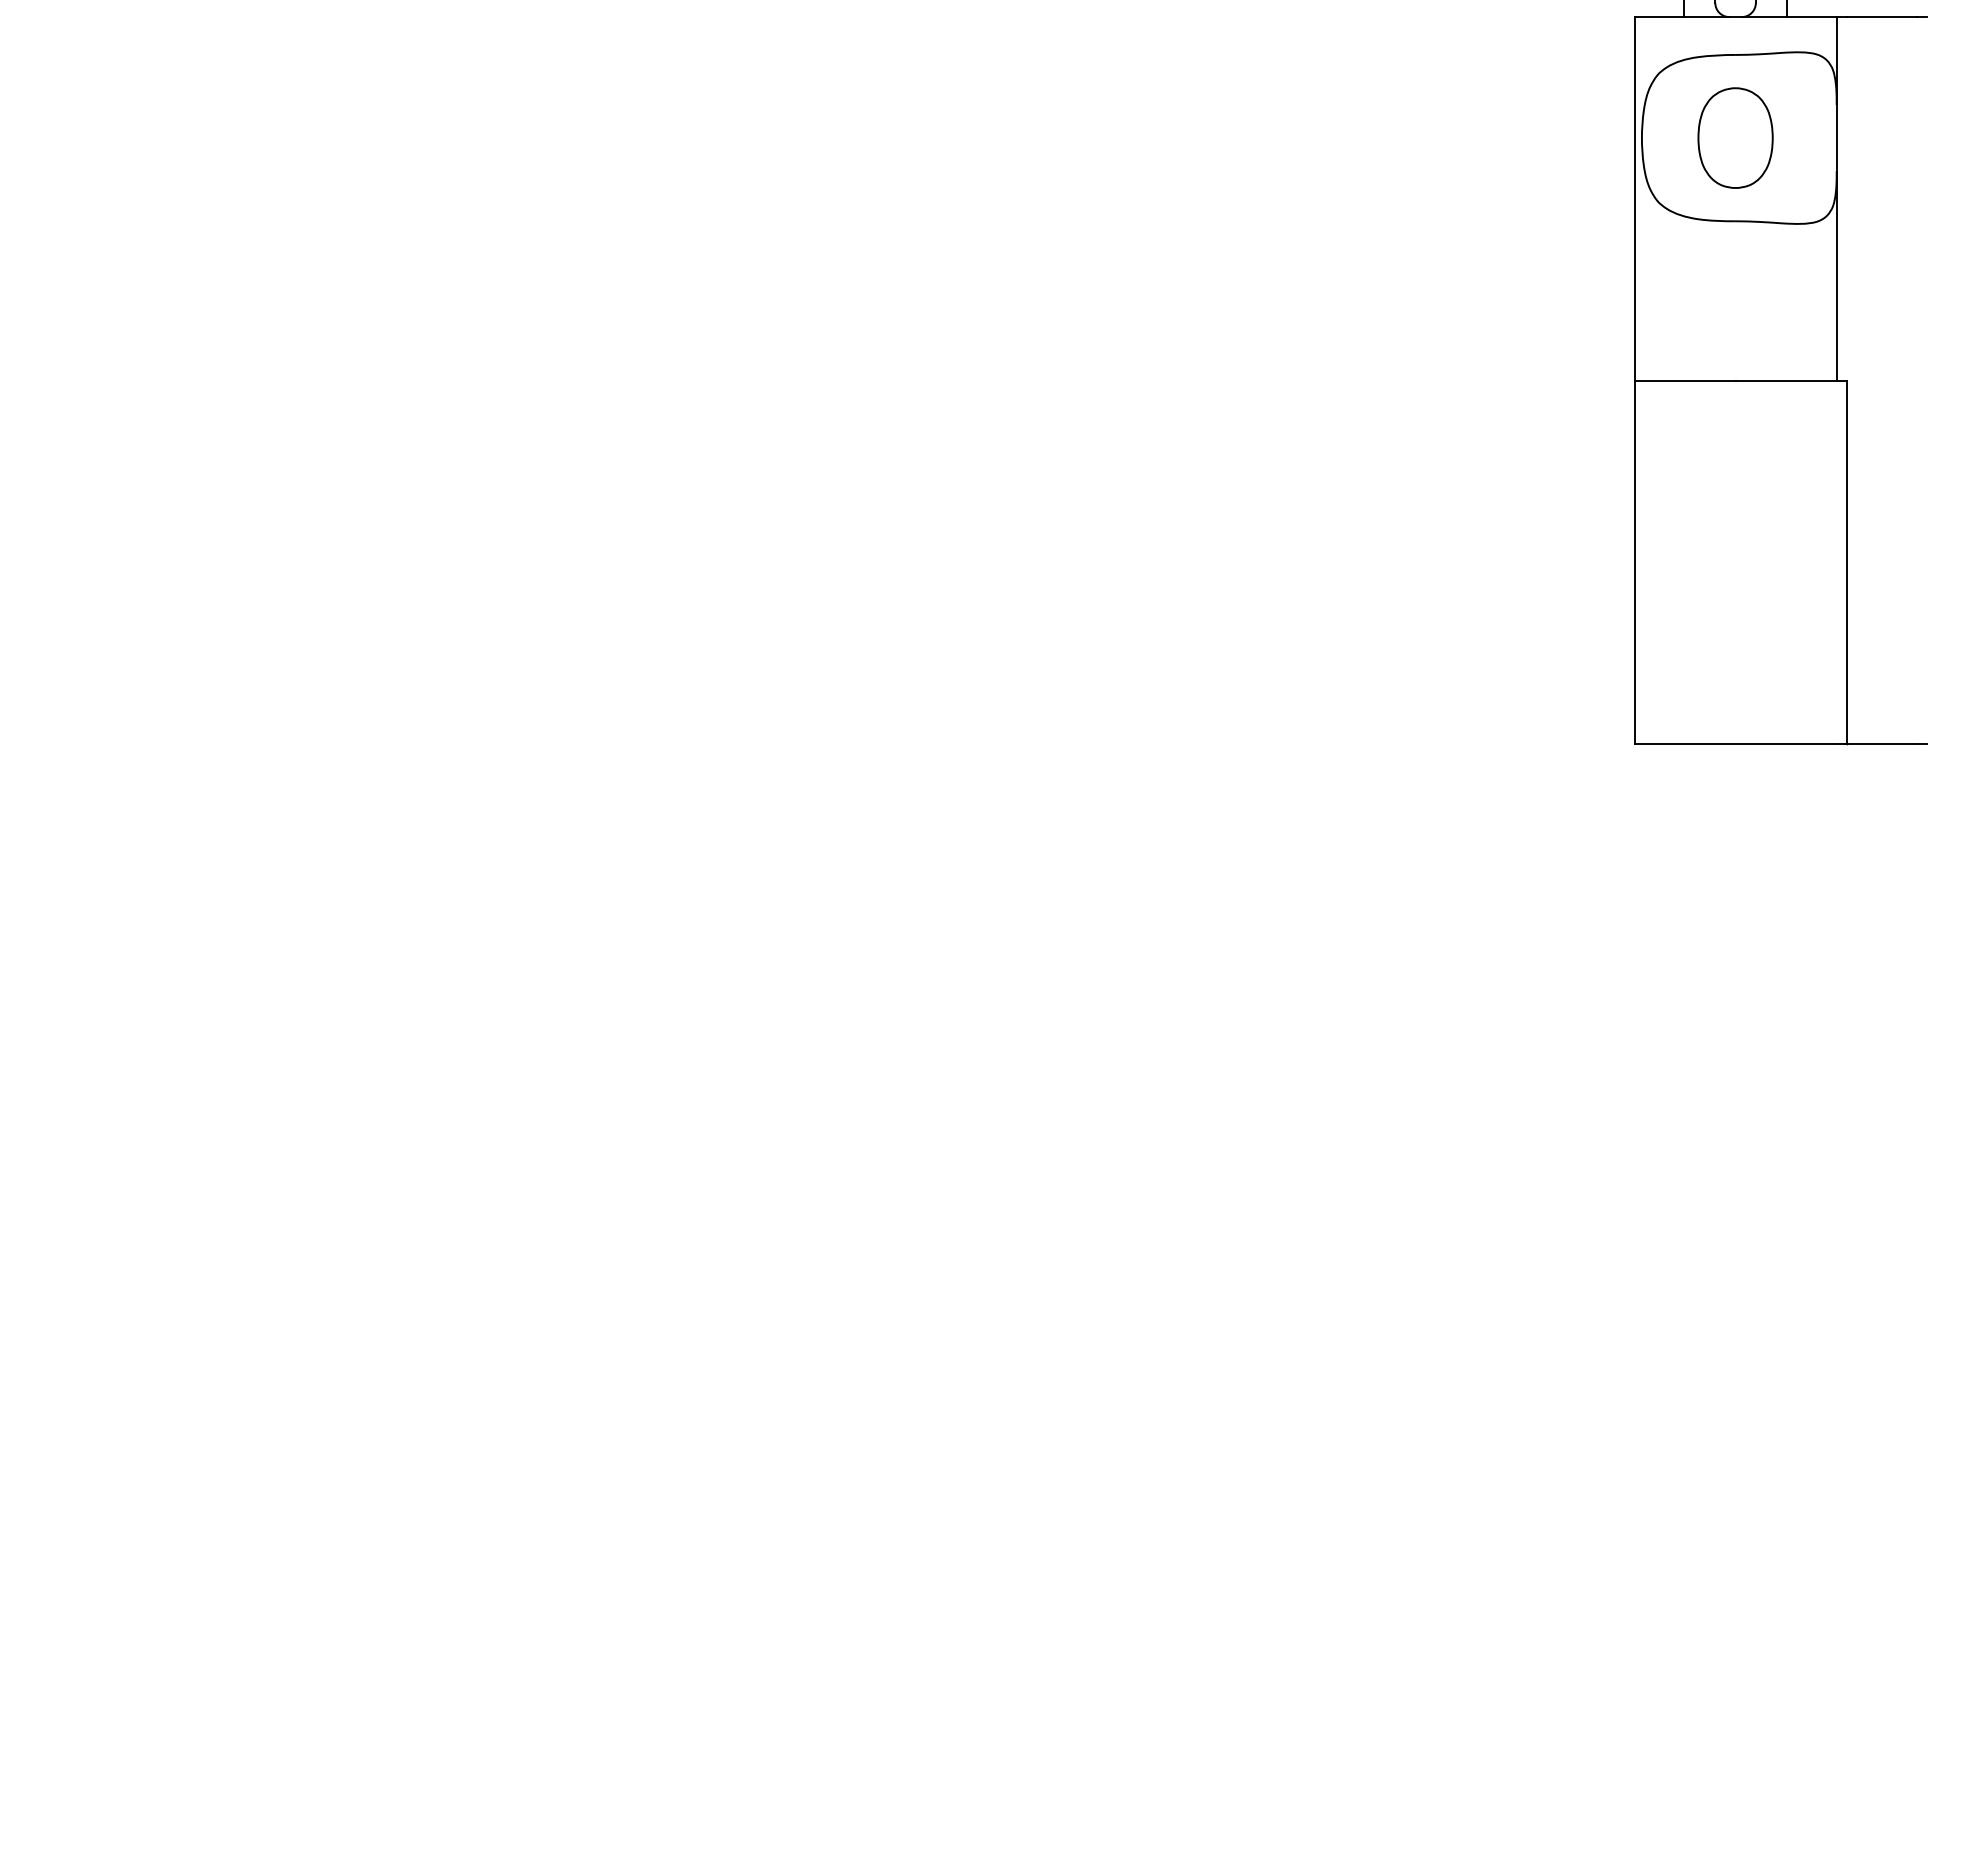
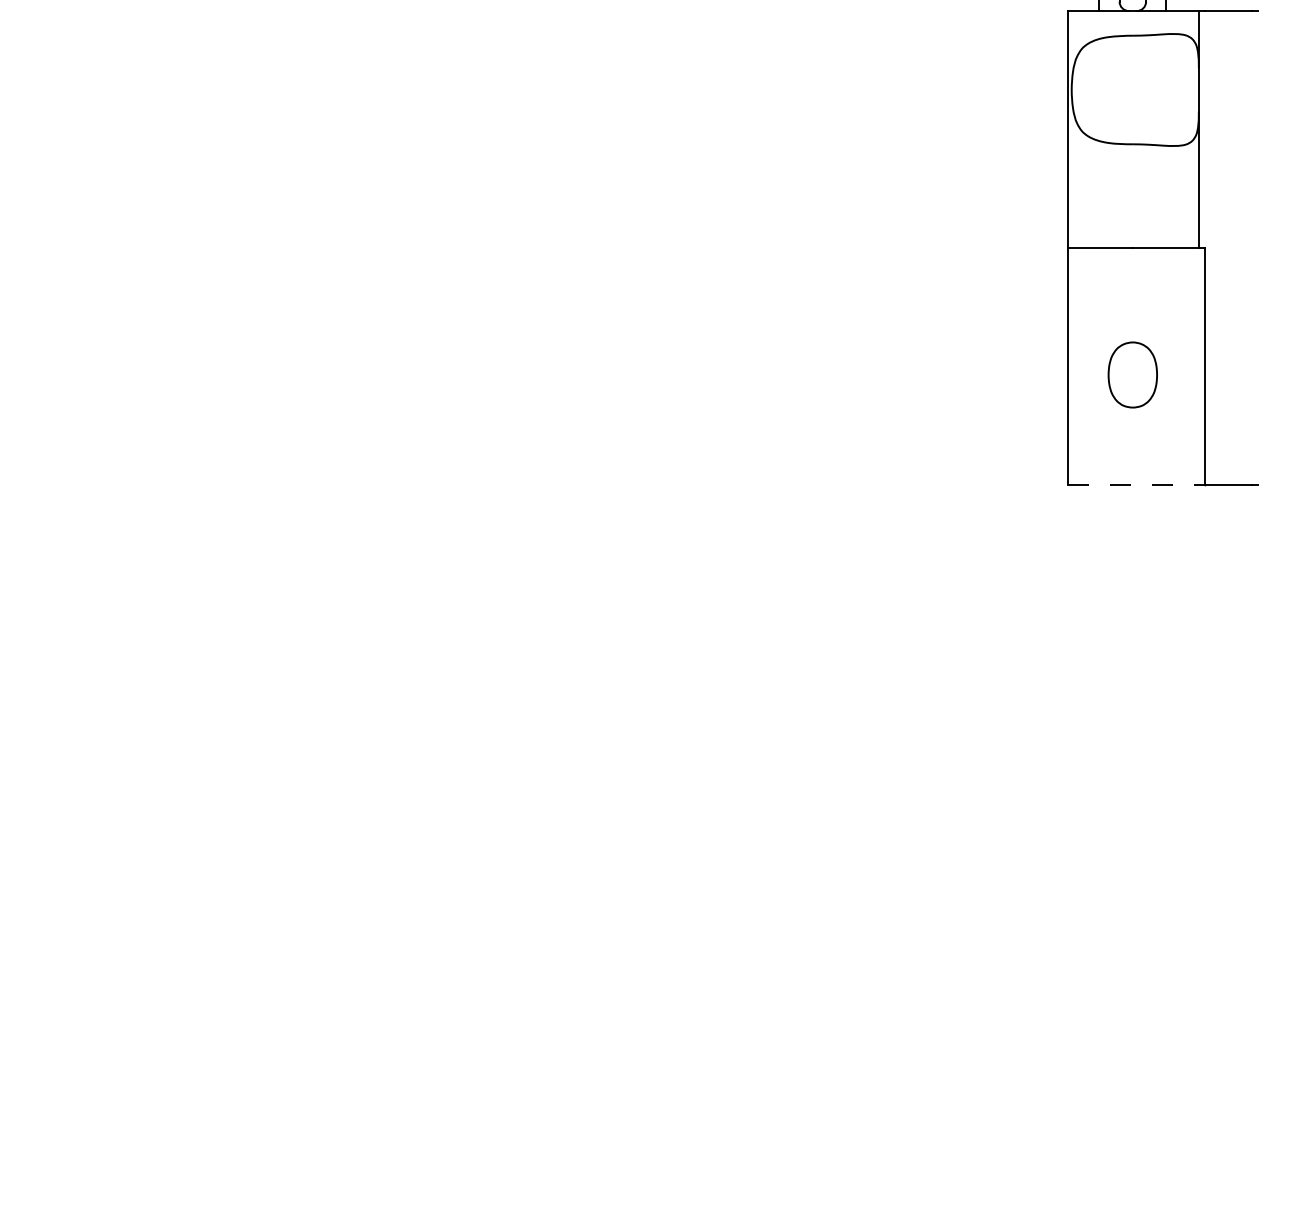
part: (1735, 137) -> (1132, 374), moved
line: (1736, 744) -> (1133, 485), solid -> dashed

